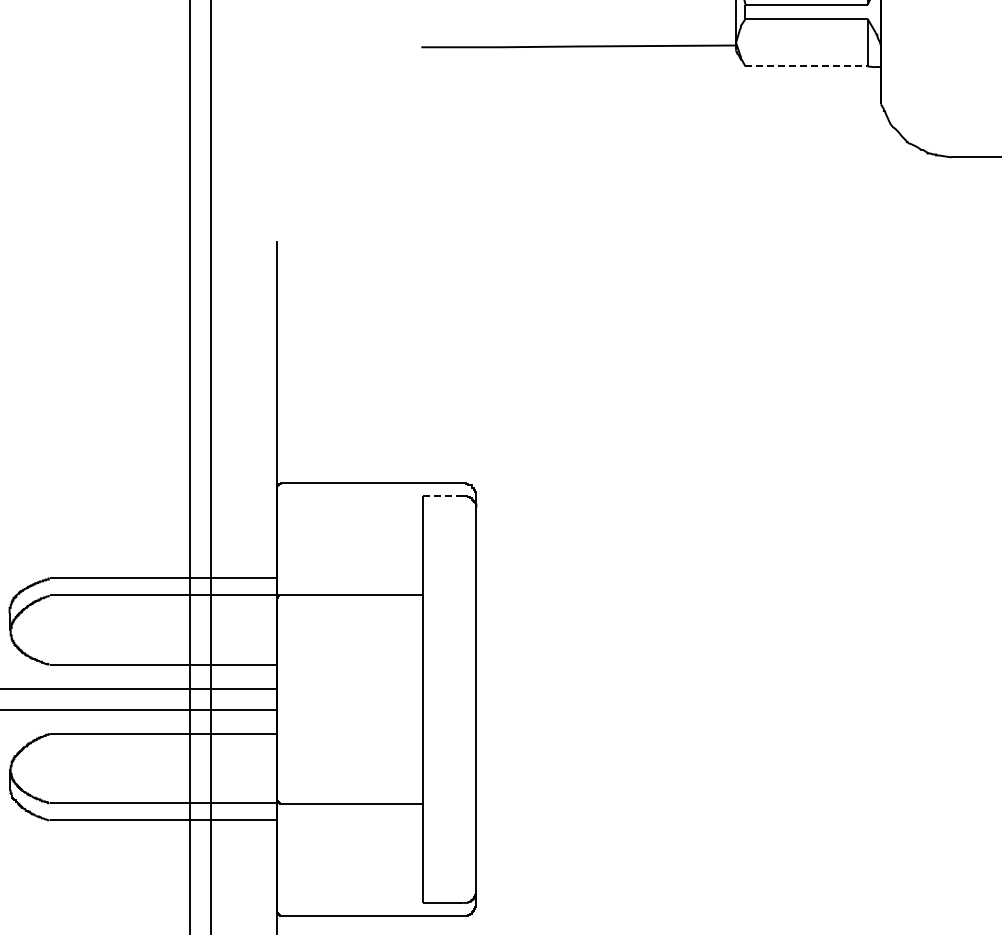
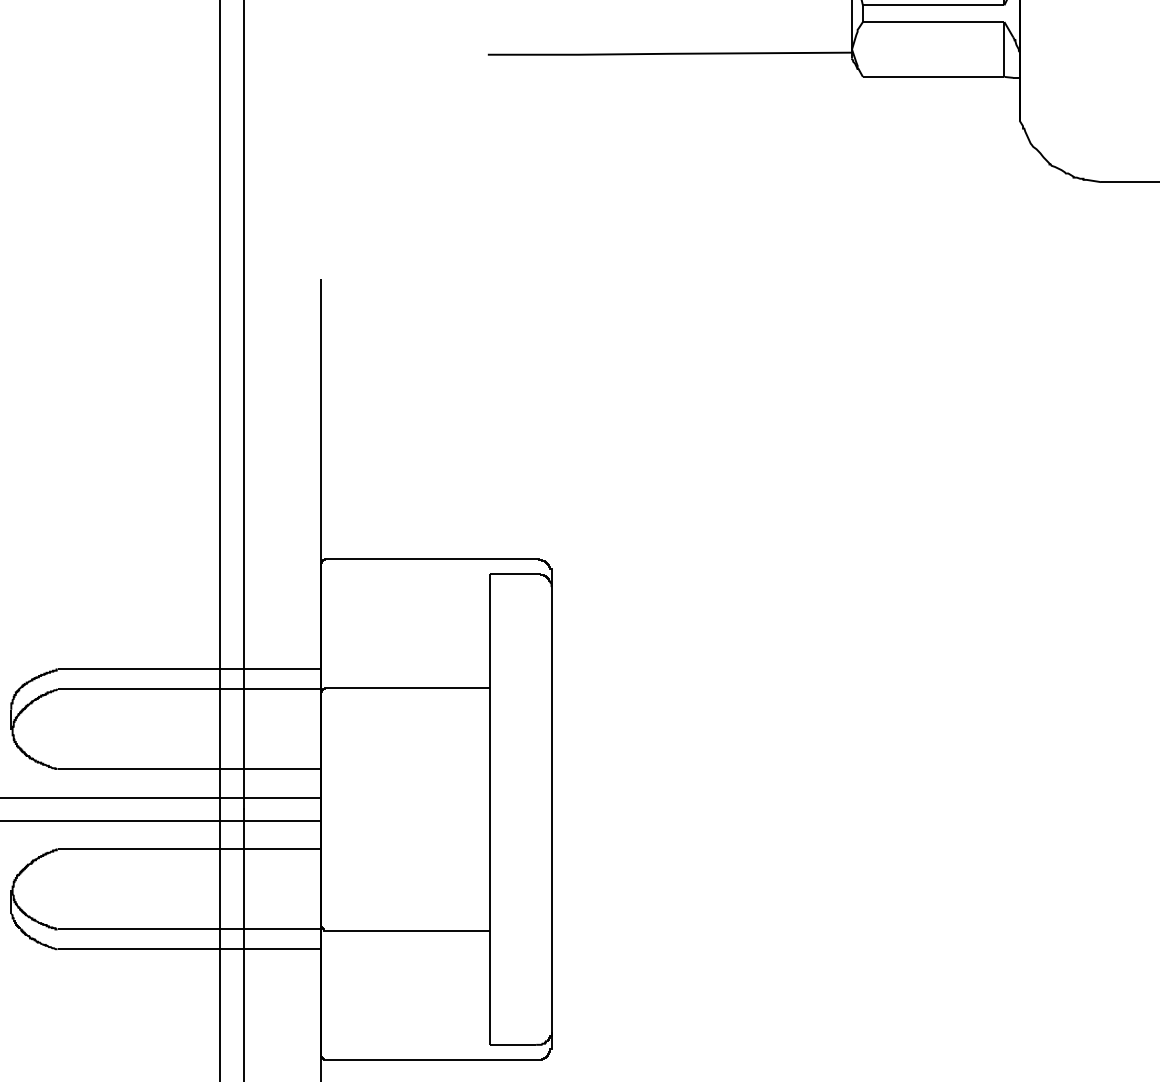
line: (807, 66) -> (934, 76), dashed -> solid
line: (443, 495) -> (513, 573), dashed -> solid

